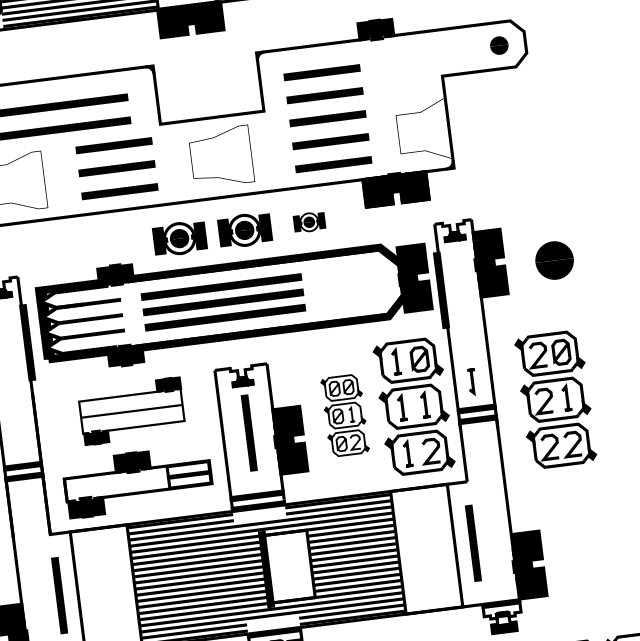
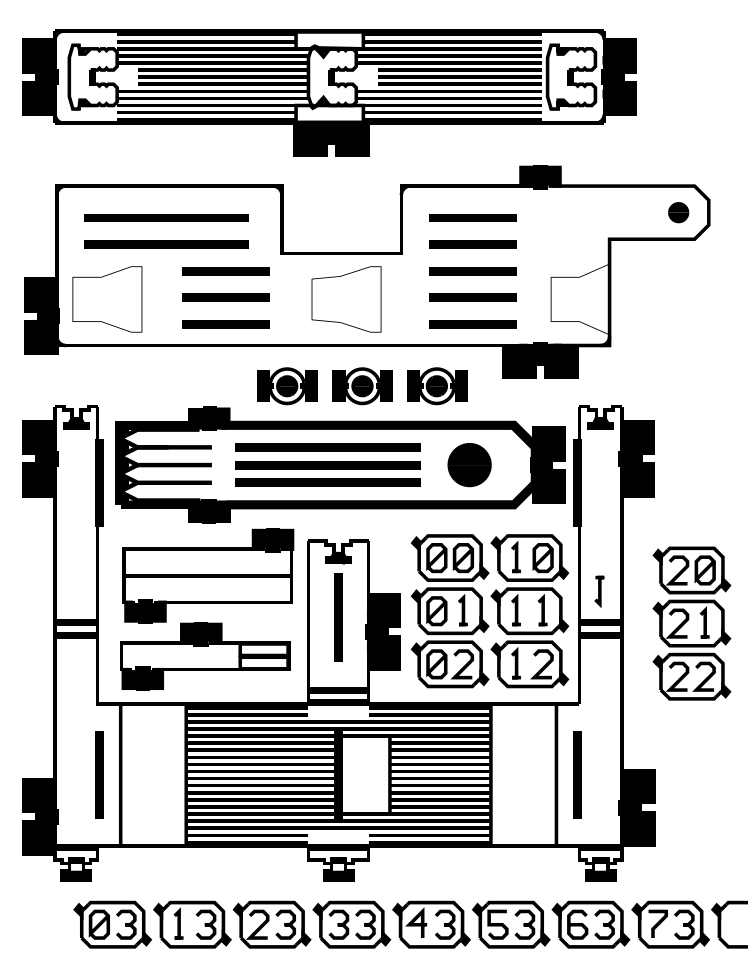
part: (309, 222) -> (437, 386), size x1.67
part: (554, 260) -> (469, 465), moved
part: (132, 410) -> (208, 575), size x1.43
part: (344, 415) -> (449, 611), size x1.67

